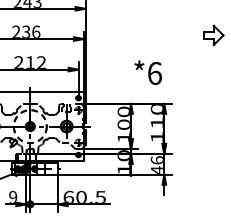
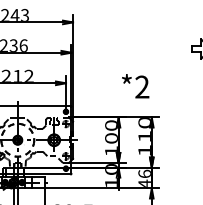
text: (154, 73) -> (141, 87), *6 -> *2

